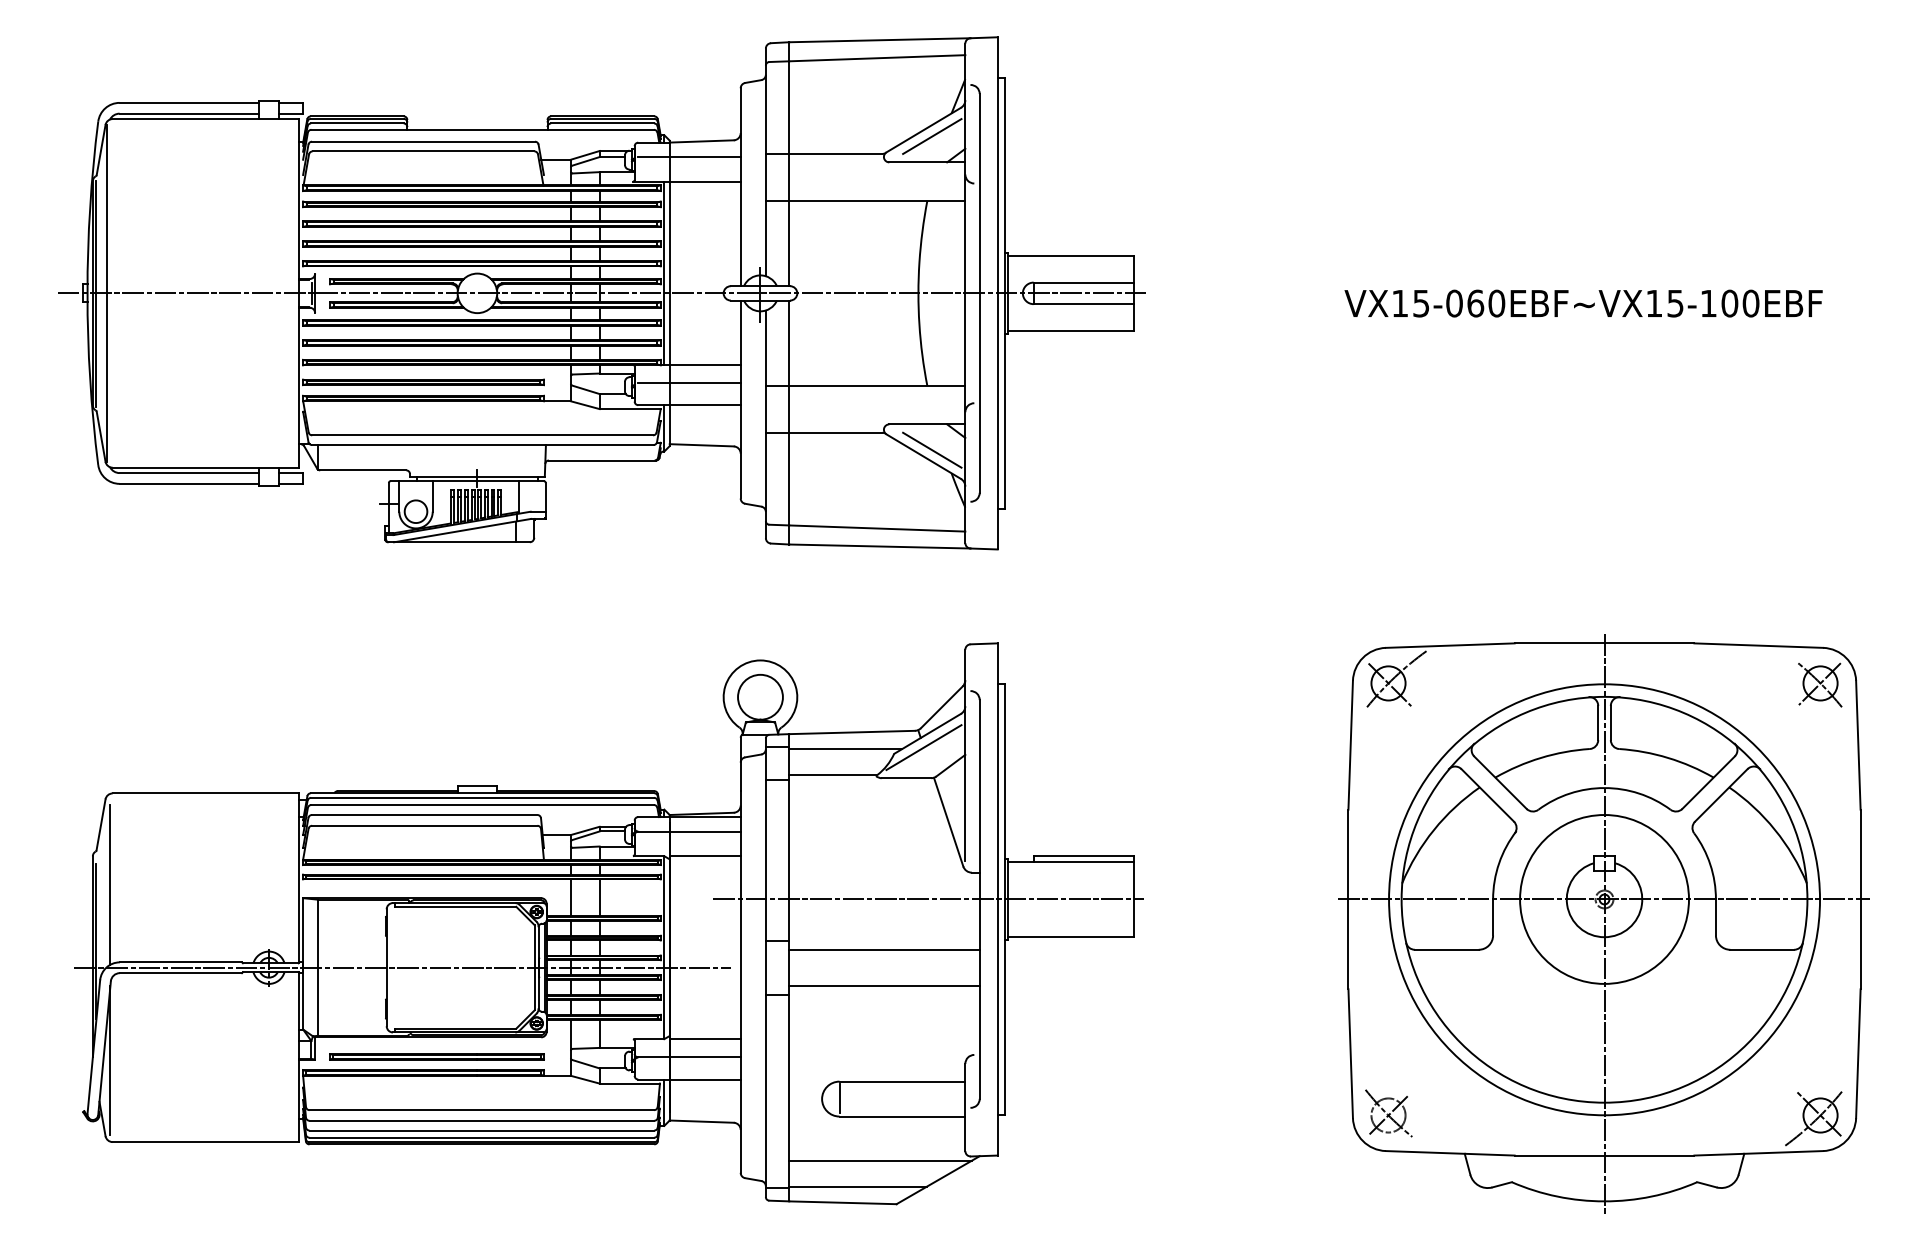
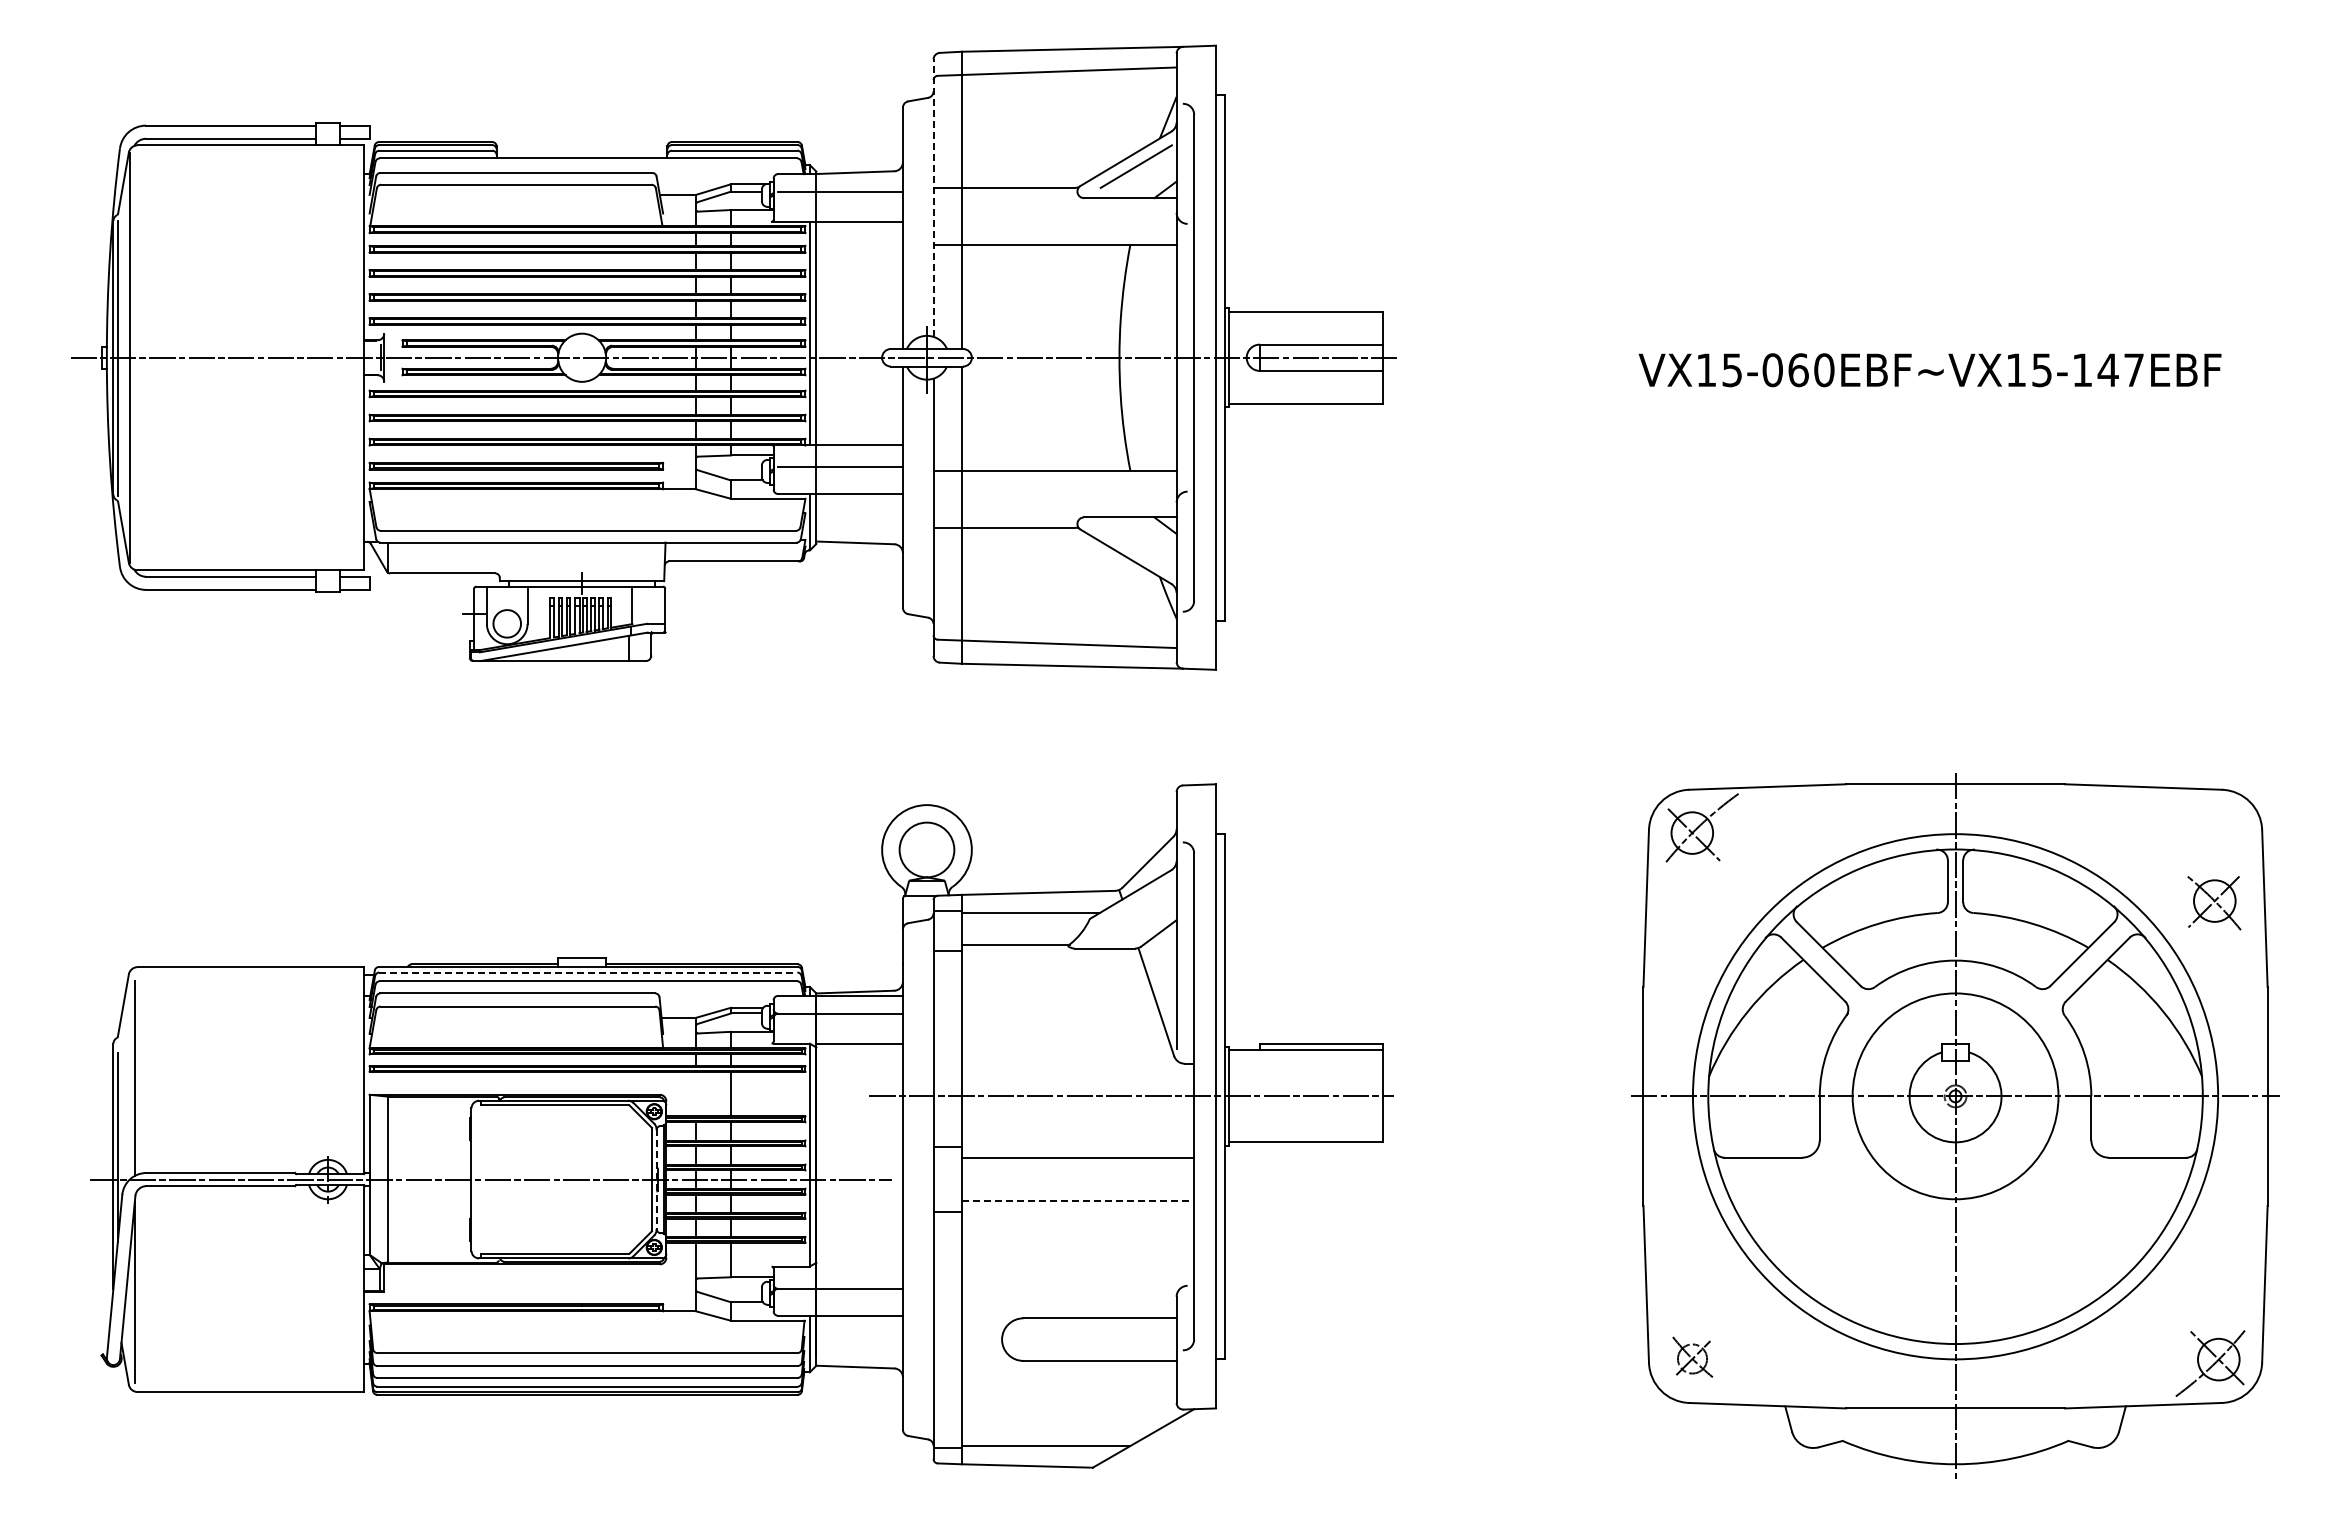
line: (765, 162) -> (933, 198), solid -> dashed
text: (1739, 303) -> (2120, 370), VX15-060EBF~VX15-100EBF -> VX15-060EBF~VX15-147EBF
line: (931, 449) -> (1135, 548), removed
part: (1820, 685) -> (2214, 903), moved
line: (923, 746) -> (1125, 910), removed
line: (482, 797) -> (588, 972), solid -> dashed
line: (570, 897) -> (695, 1093), removed
line: (538, 968) -> (656, 1180), solid -> dashed
line: (884, 985) -> (1078, 1201), solid -> dashed
line: (705, 1039) -> (859, 1266), removed
part: (436, 1056) -> (532, 1287), removed
line: (839, 1098) -> (1023, 1338), removed
part: (1388, 1113) -> (1692, 1357), size x0.7
line: (880, 1160) -> (1073, 1414), removed

